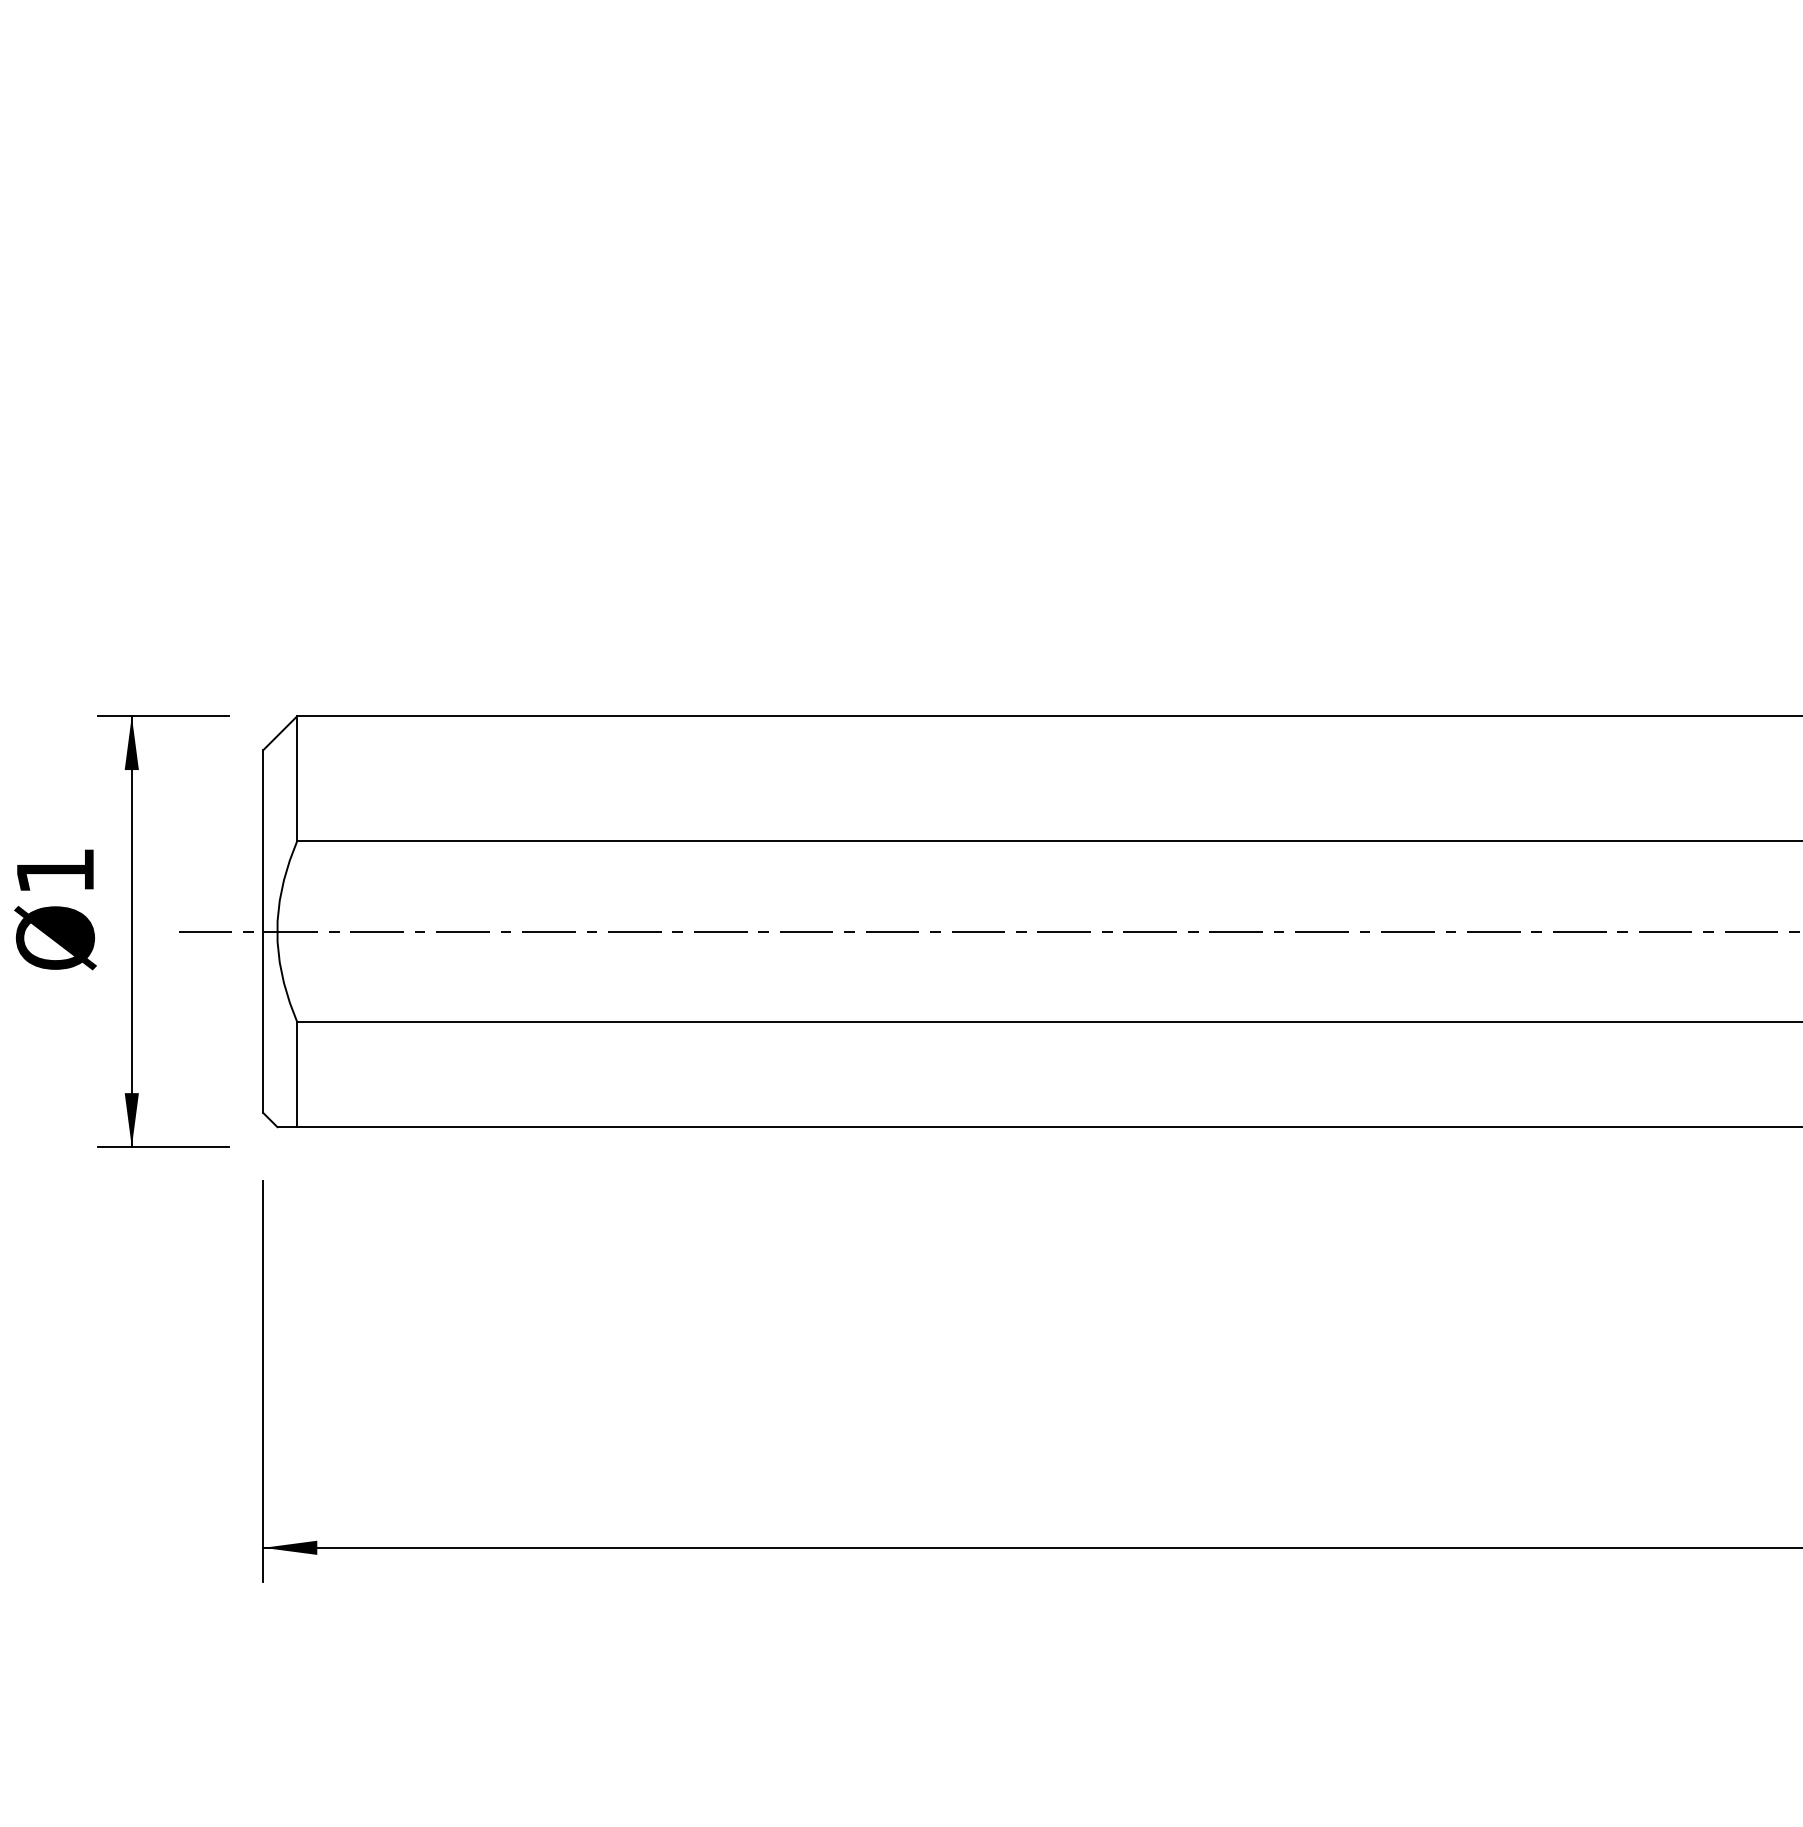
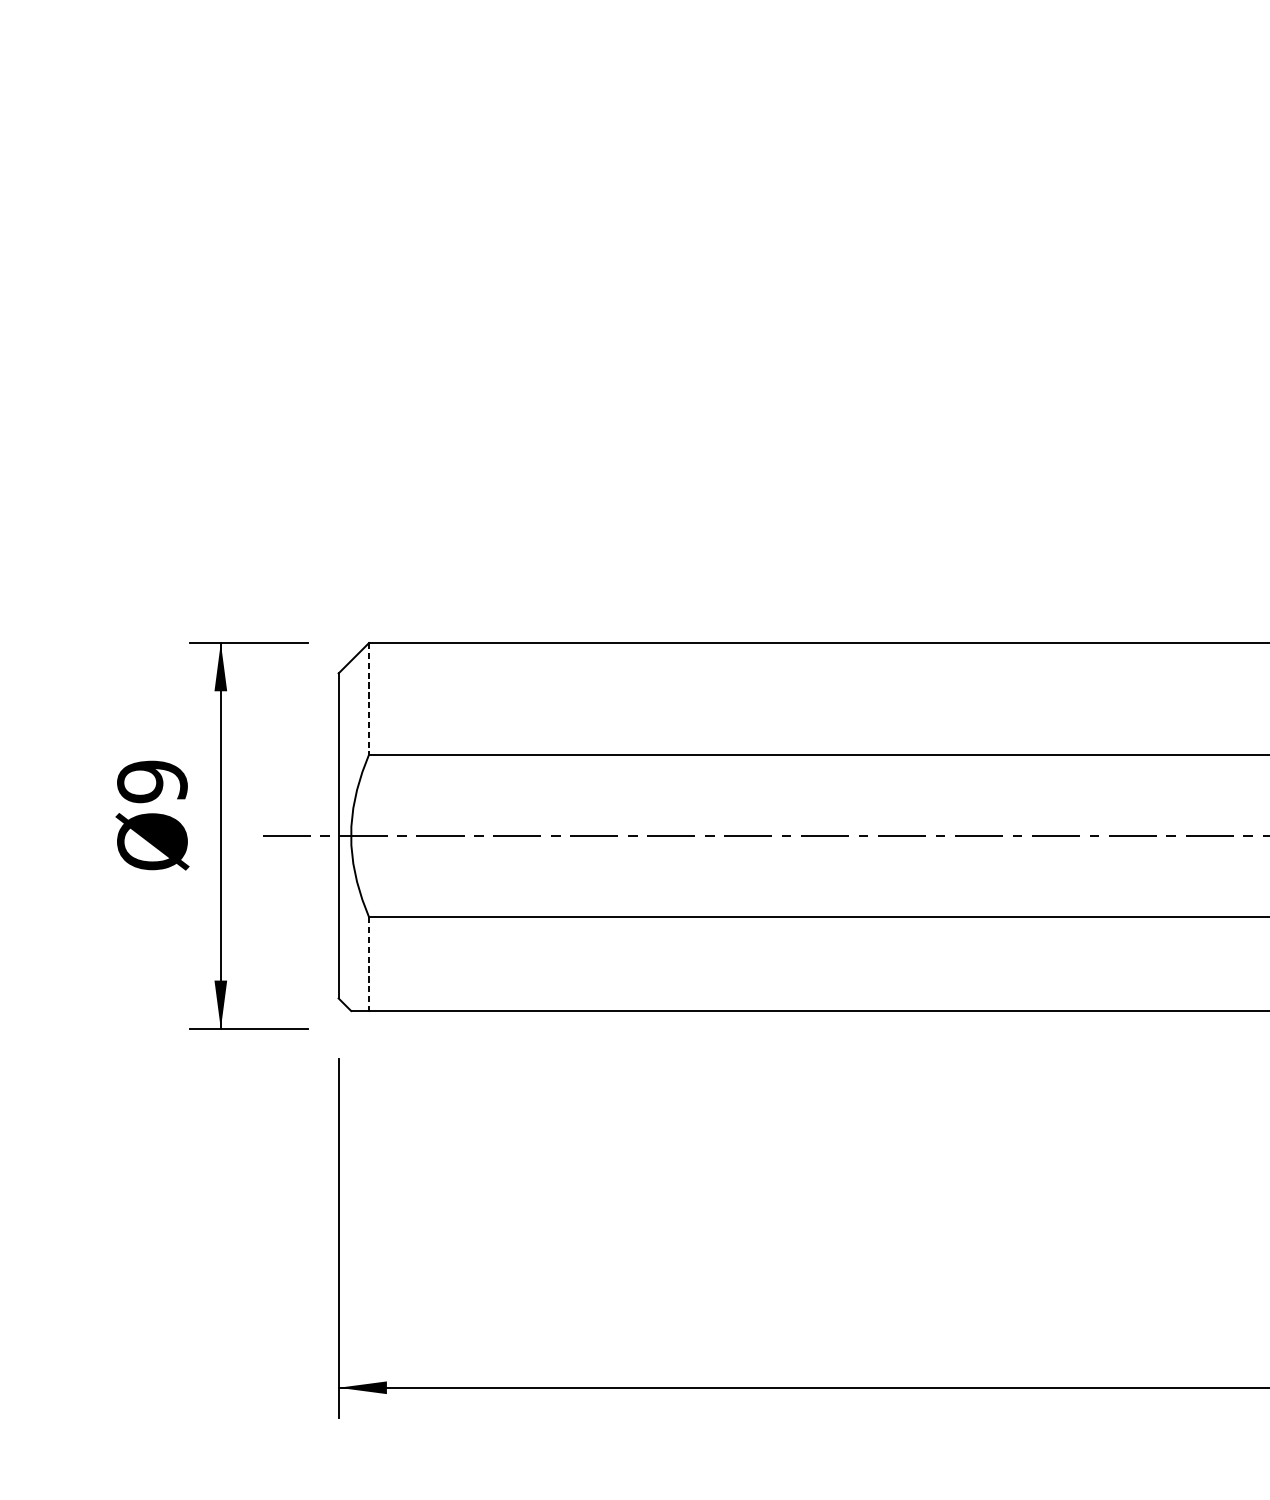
line: (297, 778) -> (369, 698), solid -> dashed
text: (54, 870) -> (151, 781), Ø1 -> Ø9
line: (297, 1075) -> (369, 964), solid -> dashed

